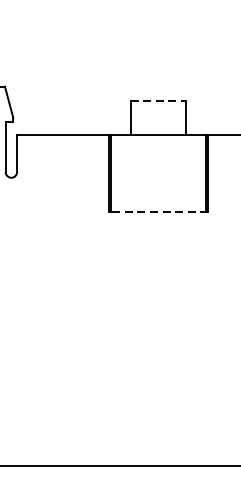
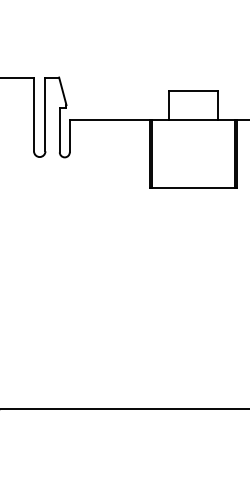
line: (158, 101) -> (193, 90), dashed -> solid
line: (158, 212) -> (193, 187), dashed -> solid

